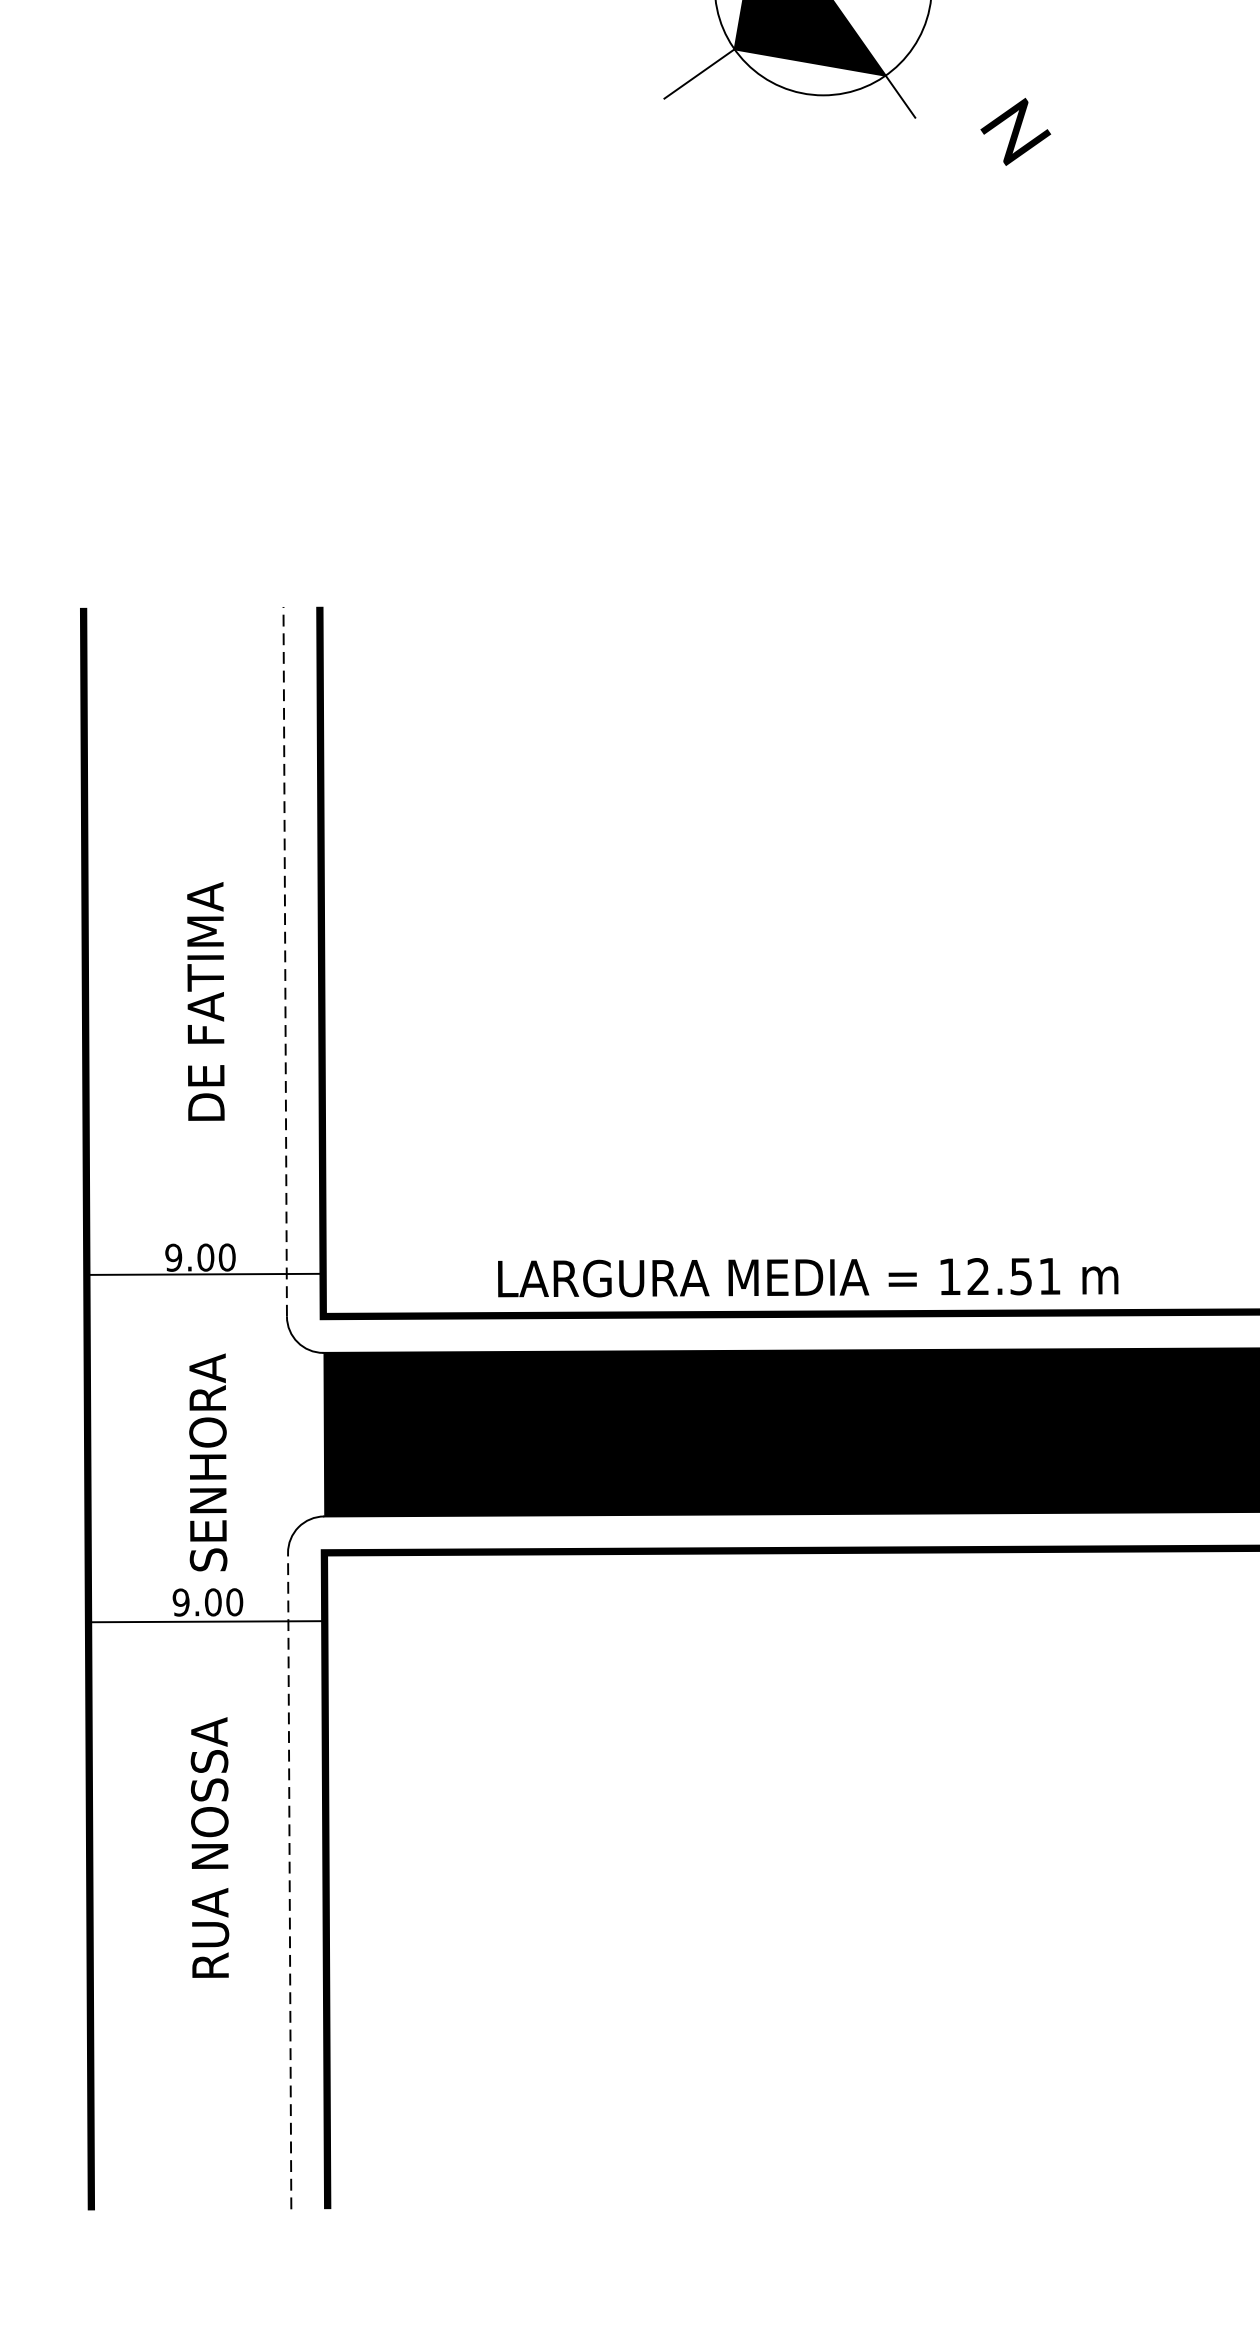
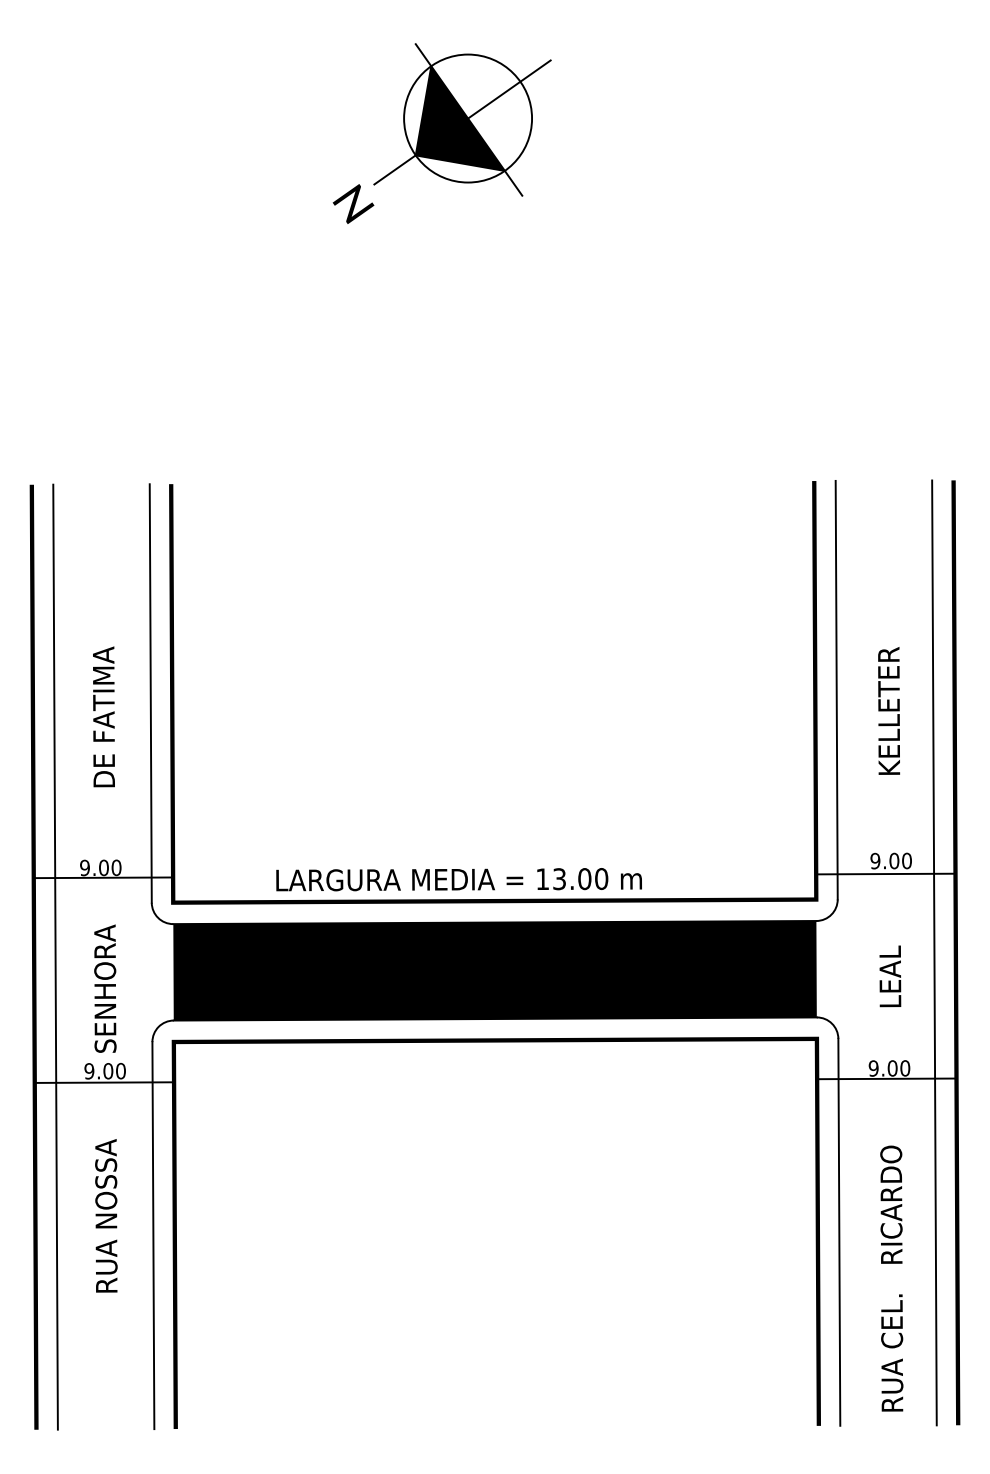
text: (1015, 130) -> (353, 203), moved
line: (284, 961) -> (150, 693), dashed -> solid
text: (1013, 1277) -> (580, 879), 12.51 -> 13.00
line: (123, 1407) -> (55, 956), added
line: (289, 1880) -> (153, 1235), dashed -> solid

